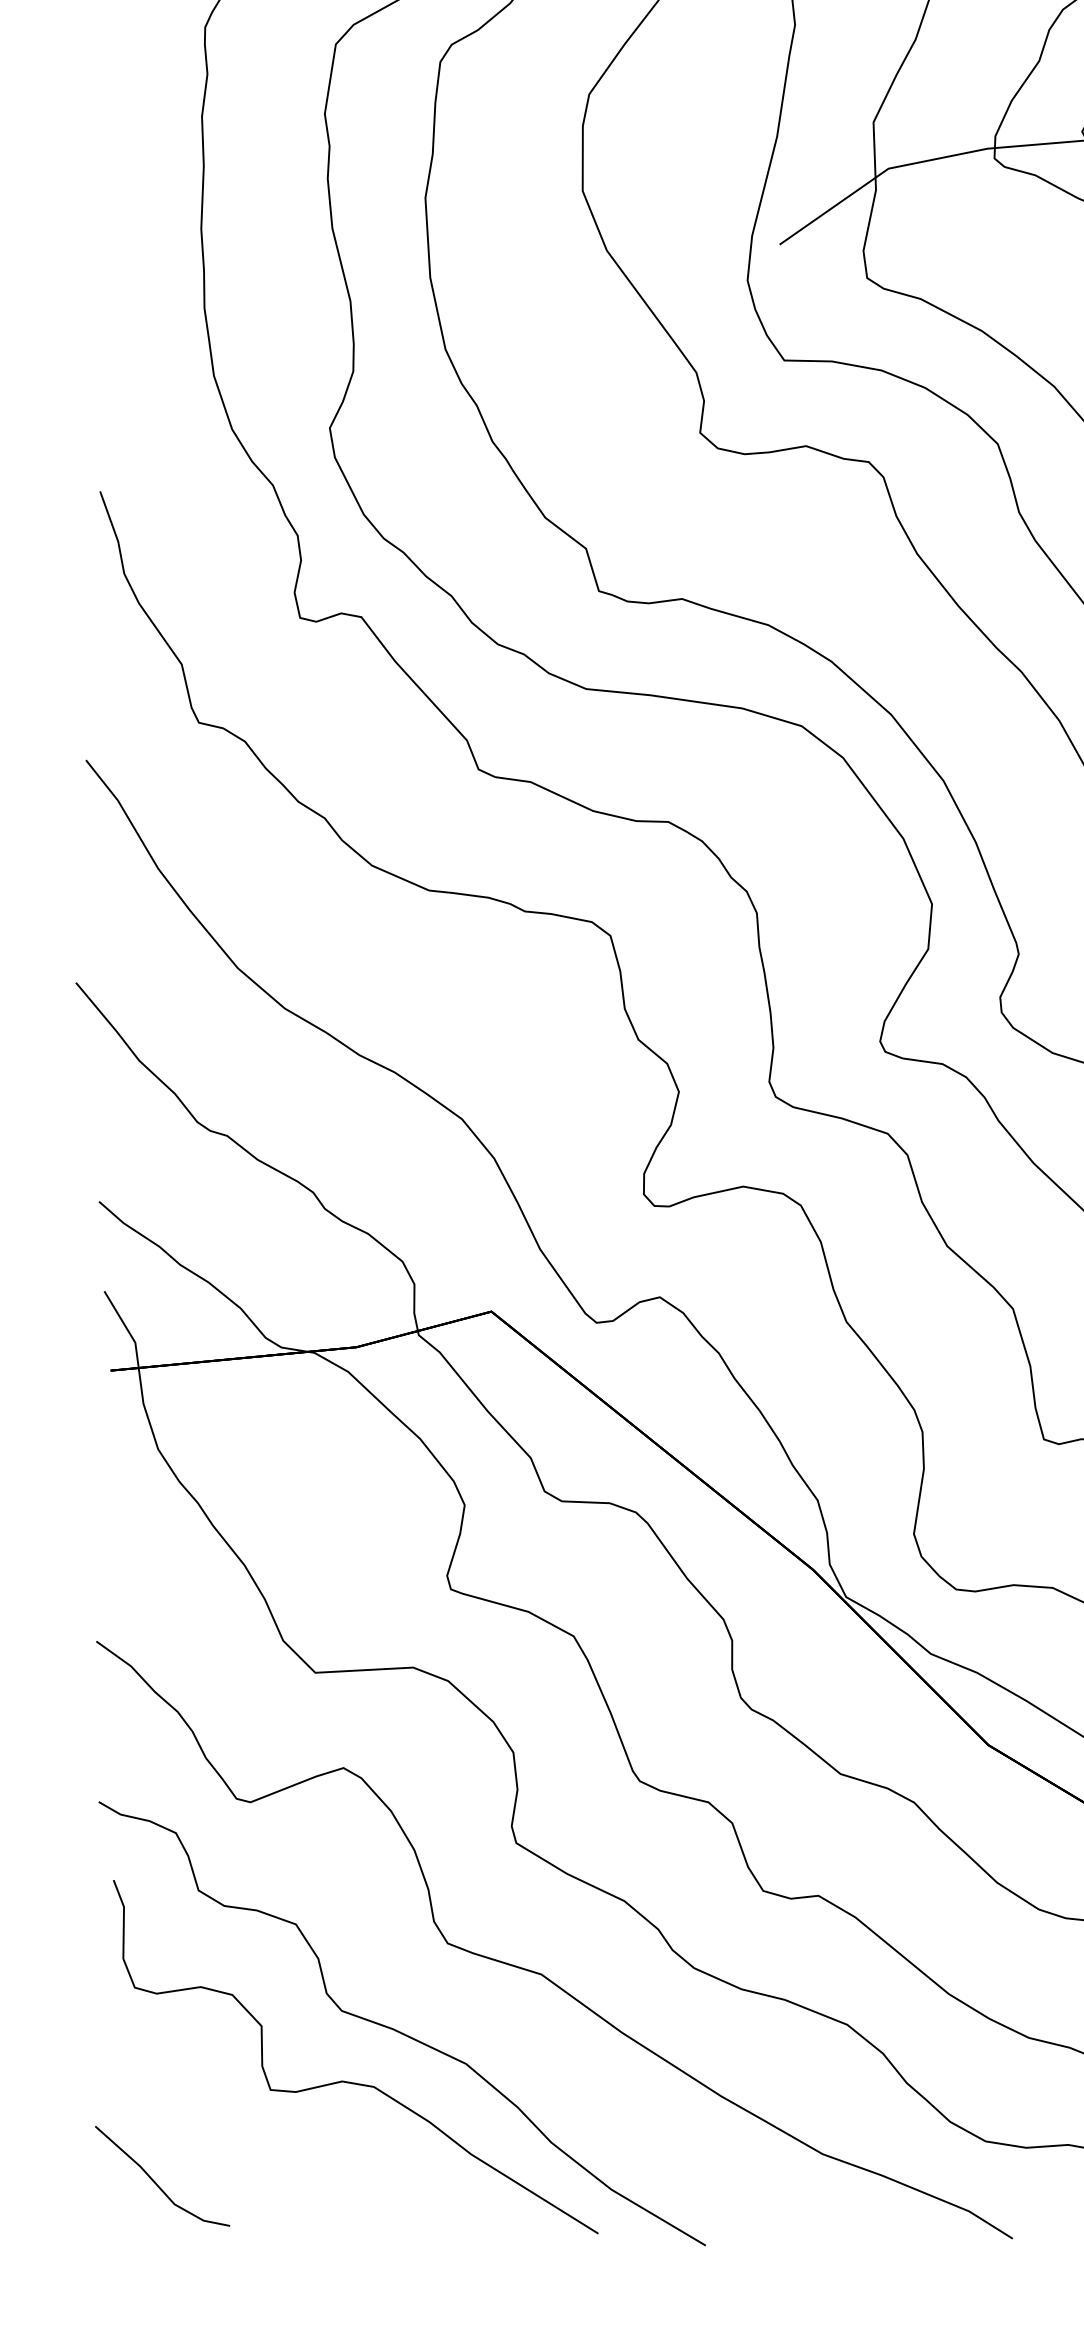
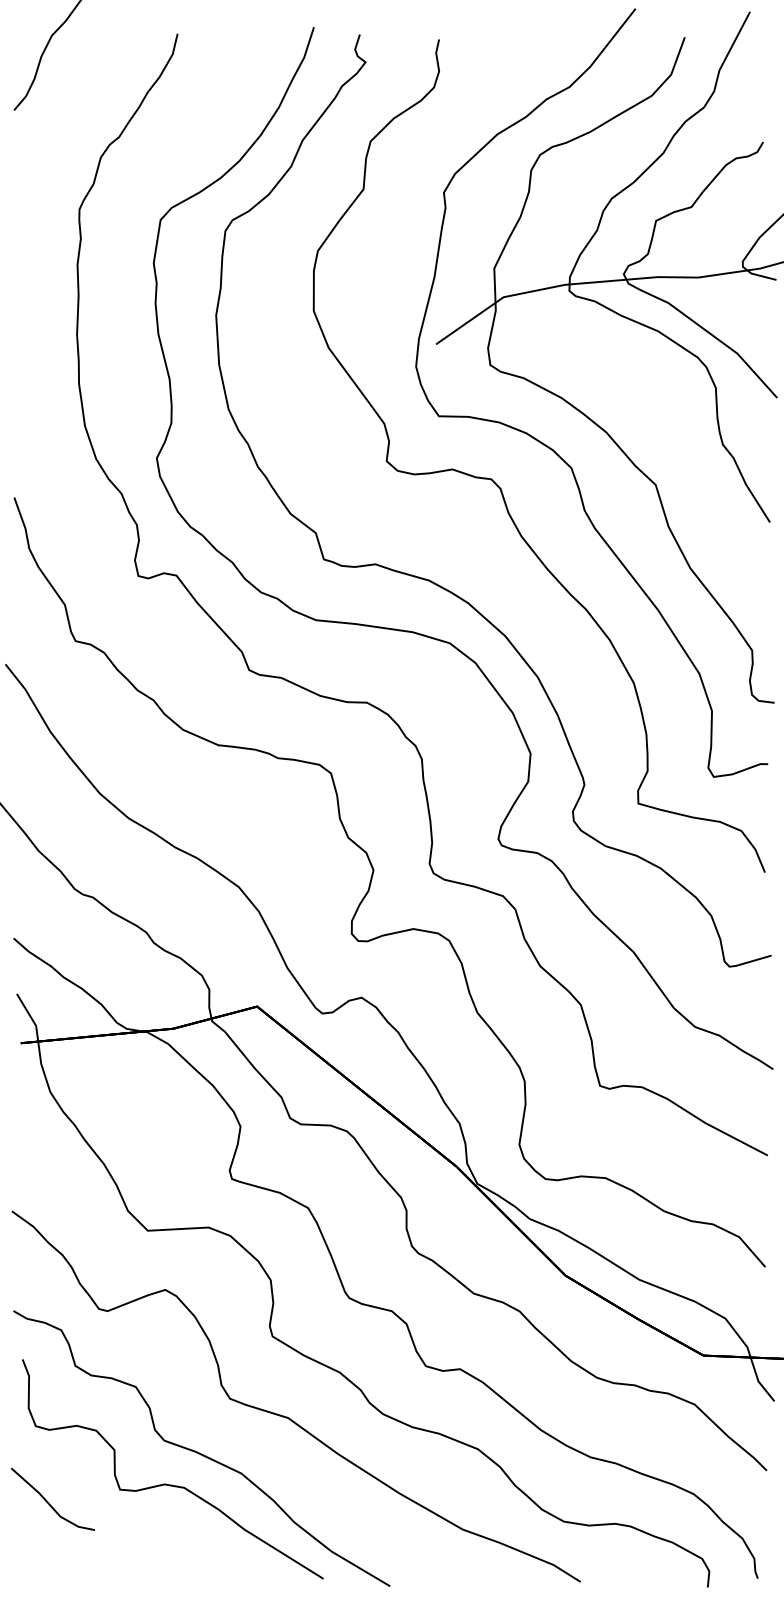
line: (155, 2179) -> (48, 1501), moved

